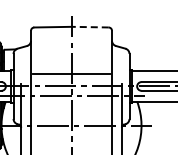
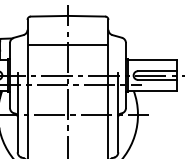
line: (90, 27) -> (86, 16), dashed -> solid
line: (71, 73) -> (67, 44), moved

